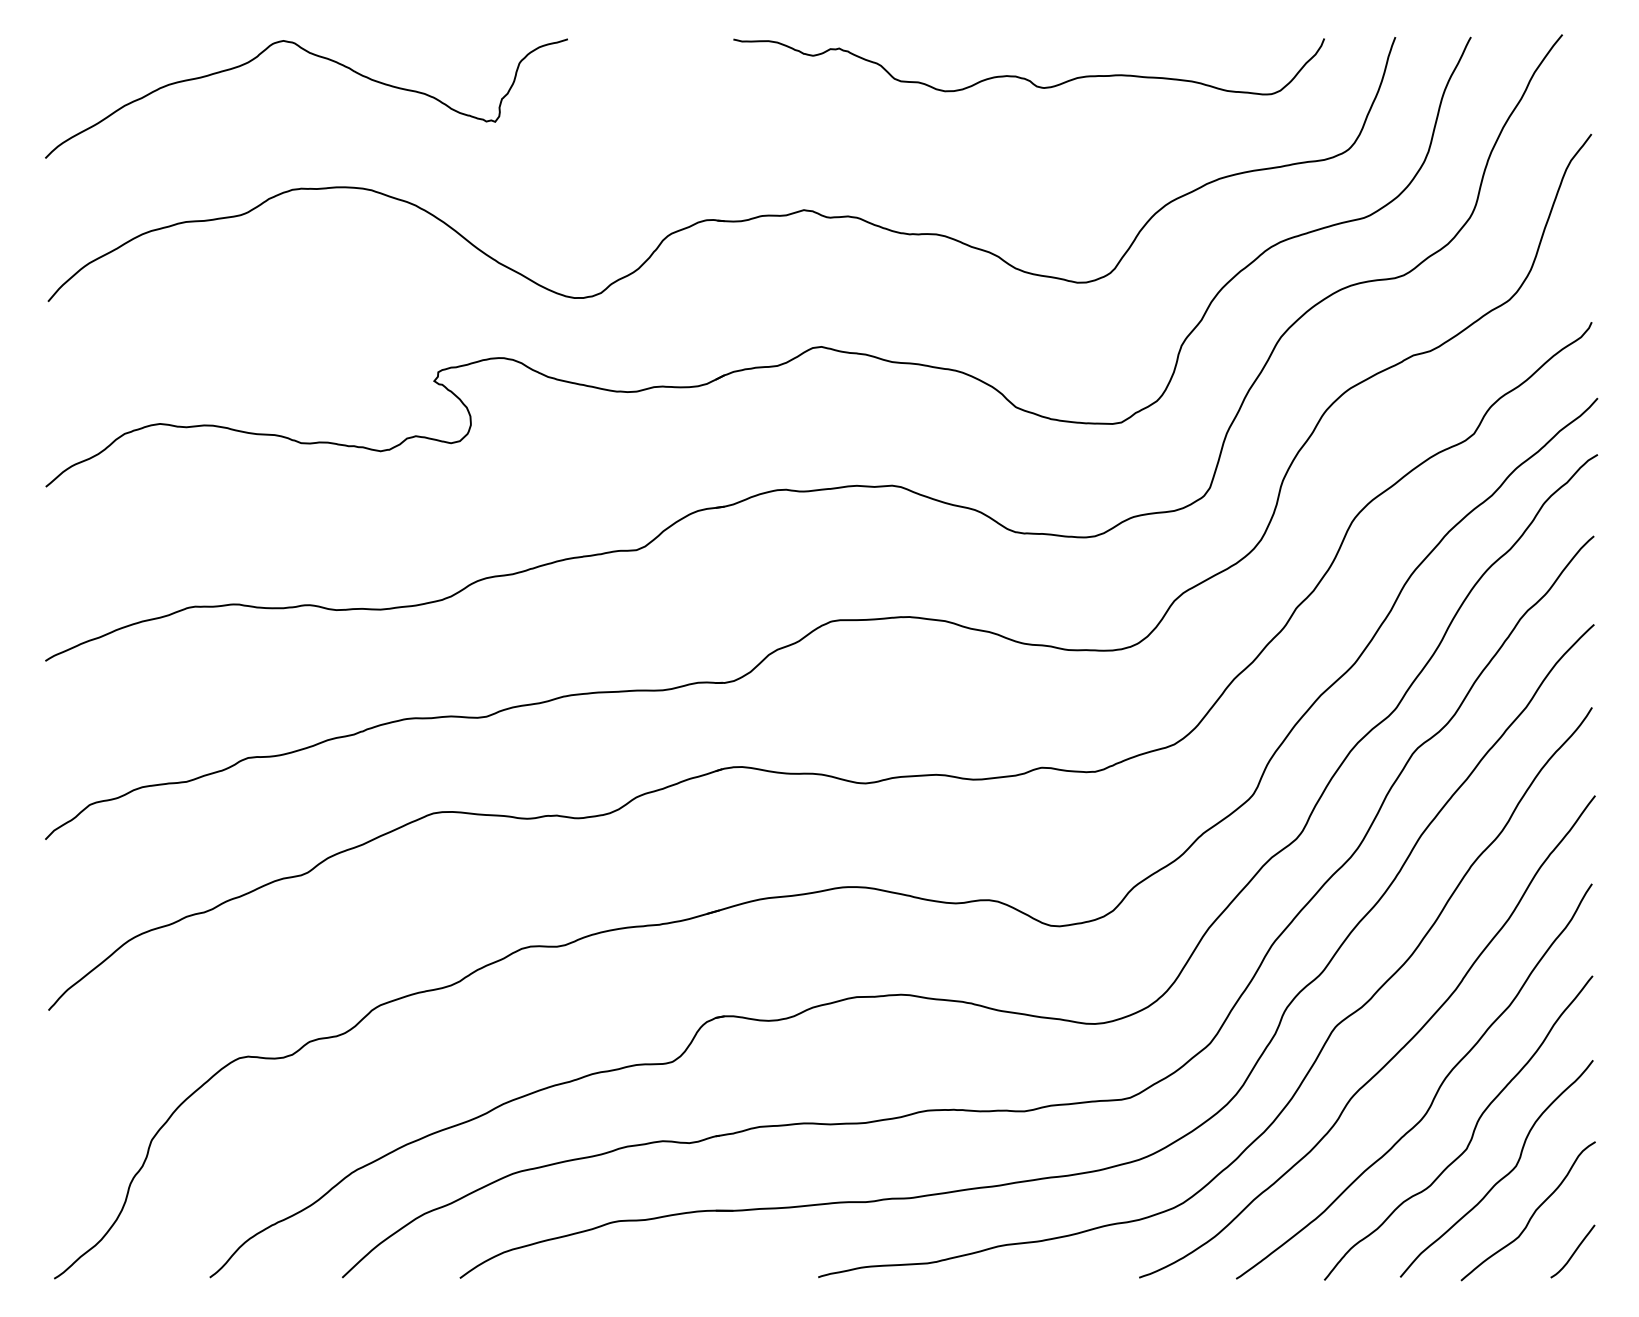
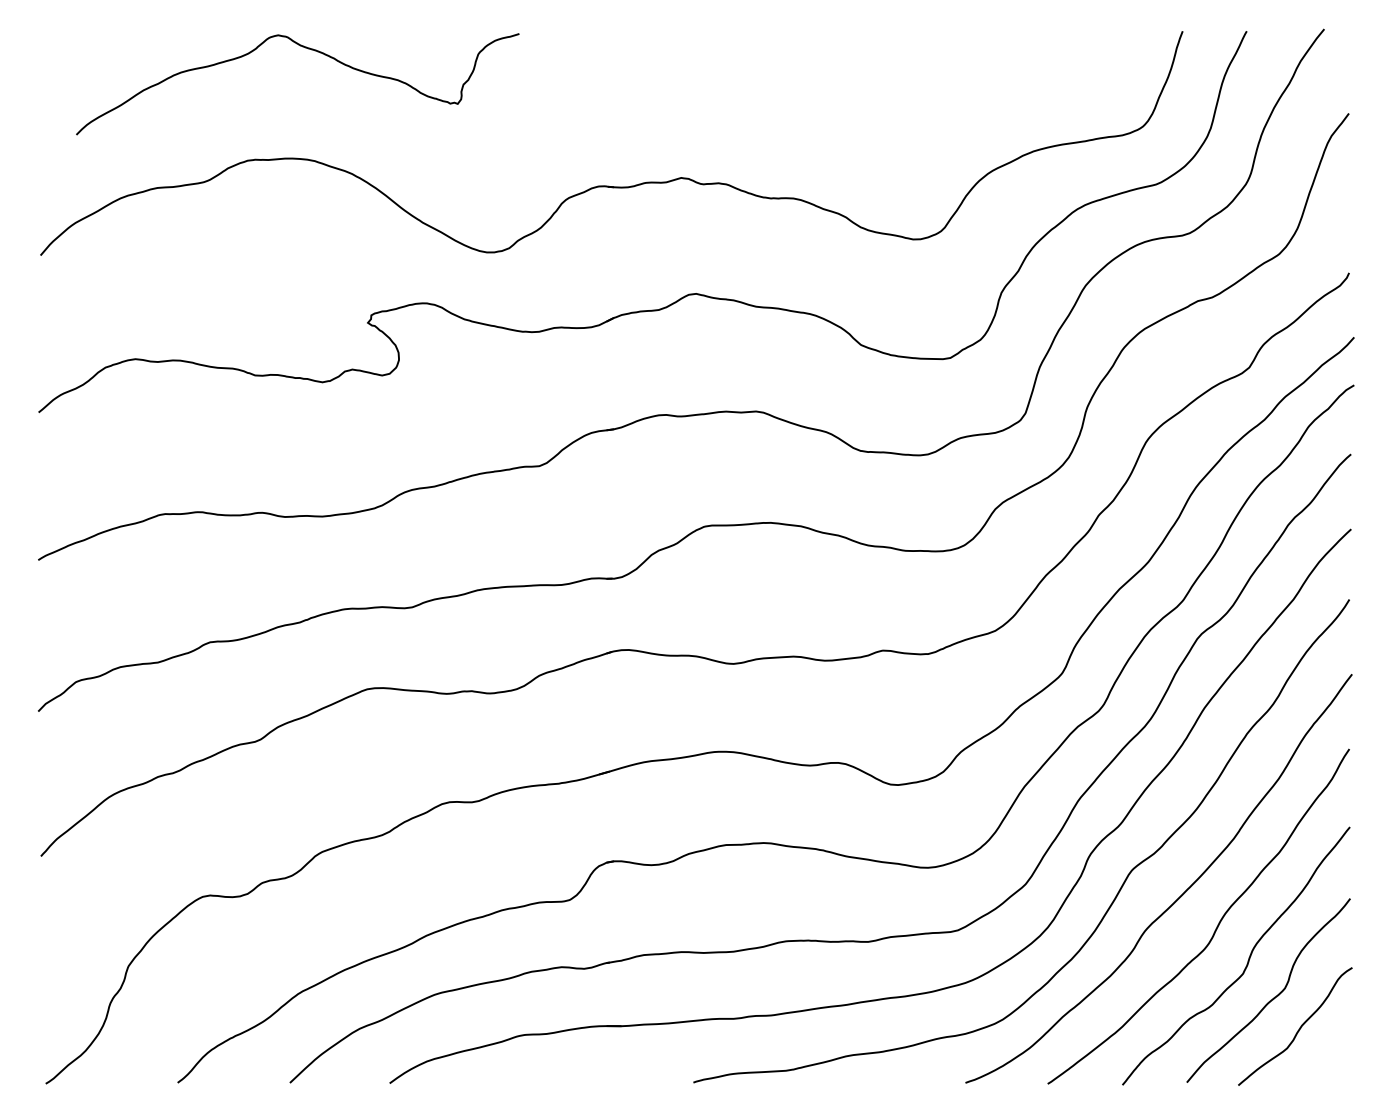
curve: (319, 57) -> (308, 49), moved
curve: (1024, 77) -> (868, 65), removed
curve: (1573, 1252) -> (1333, 1061), removed

